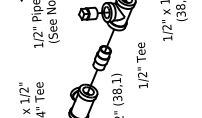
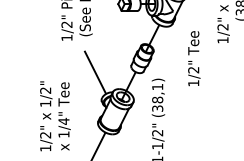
text: (142, 65) -> (194, 58), moved
line: (64, 72) -> (95, 72), added

